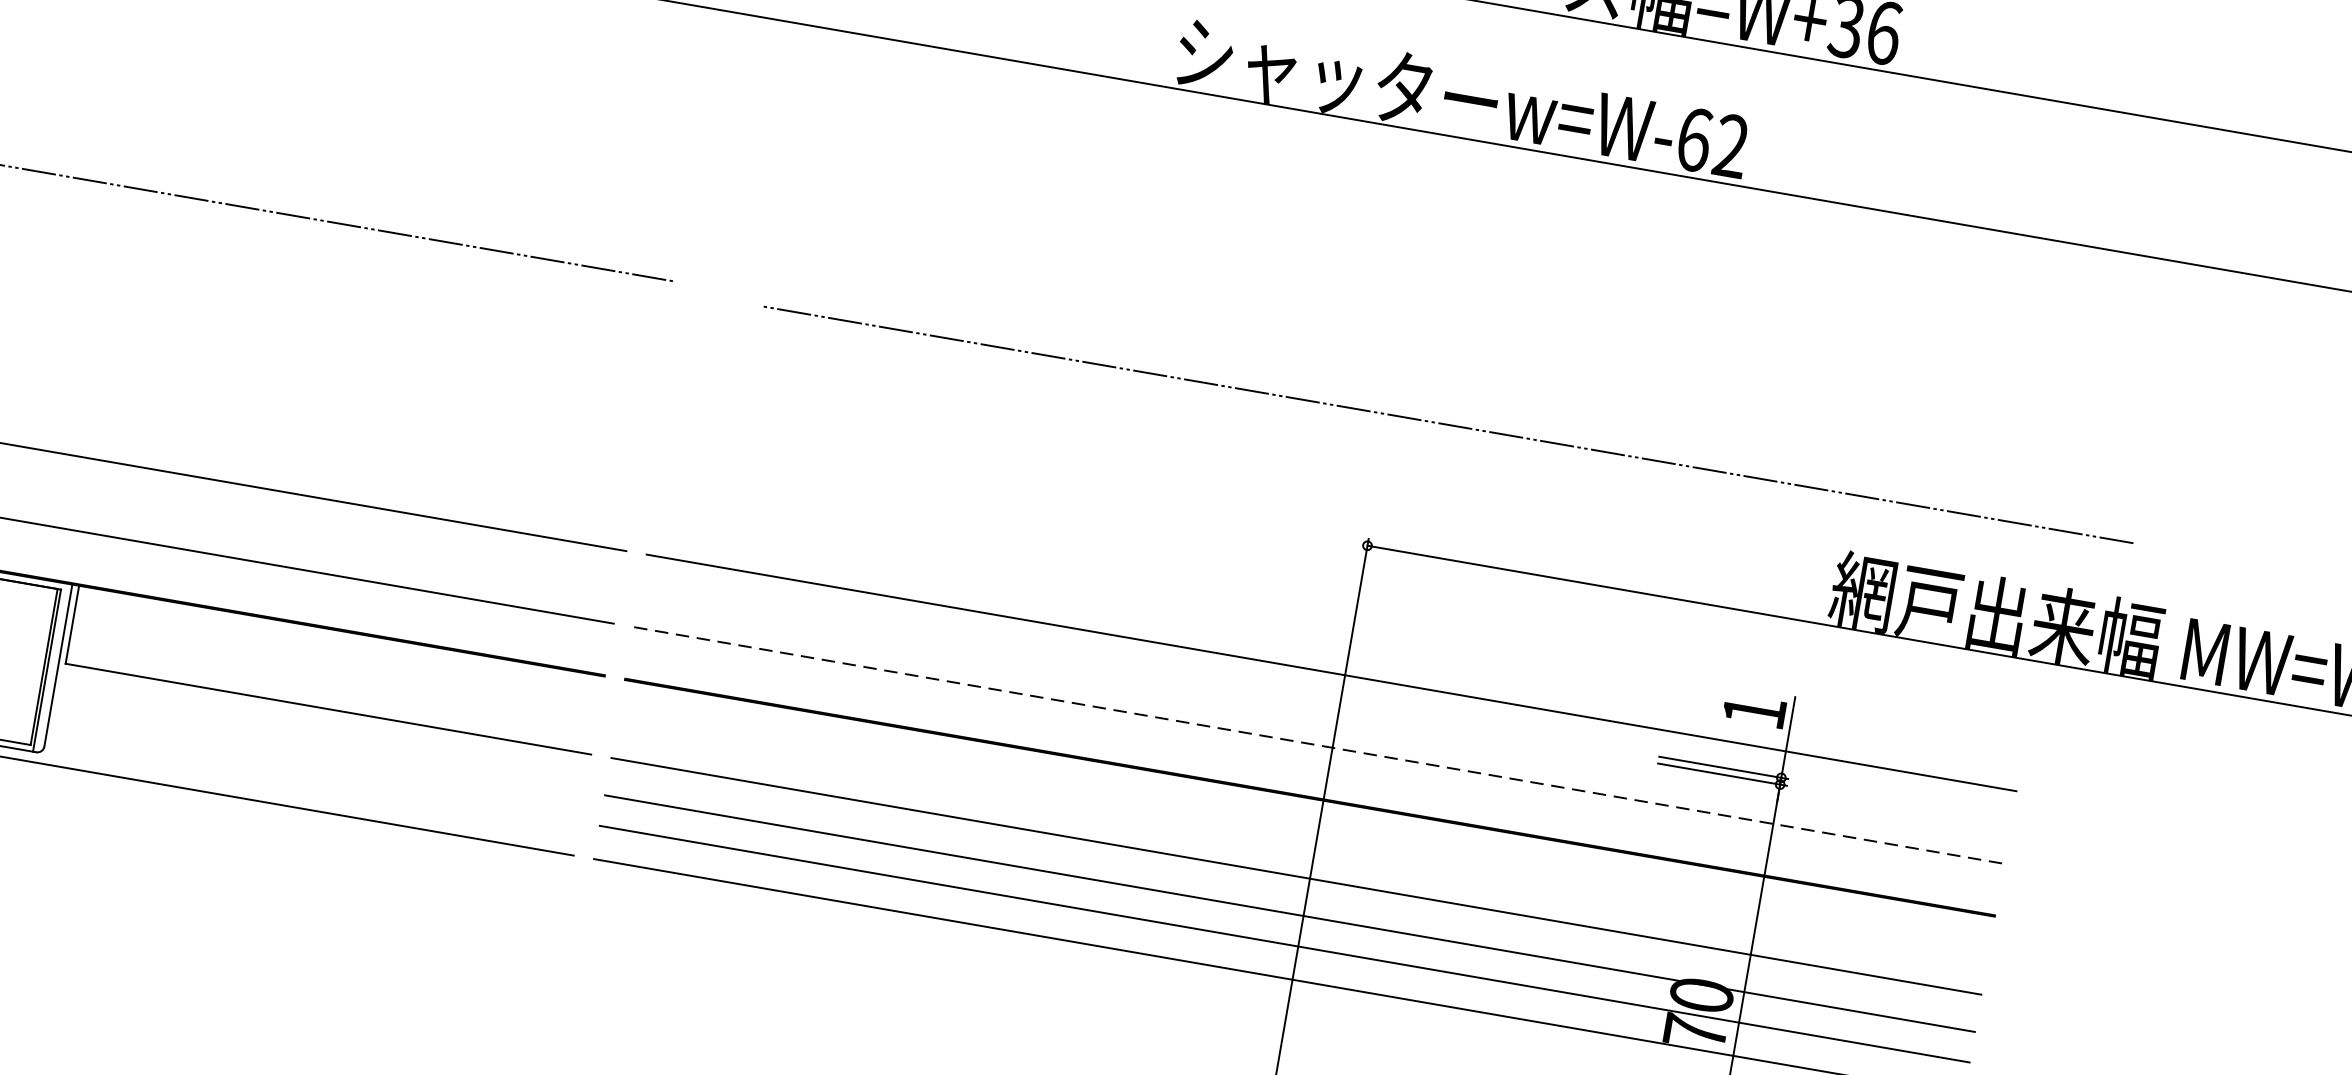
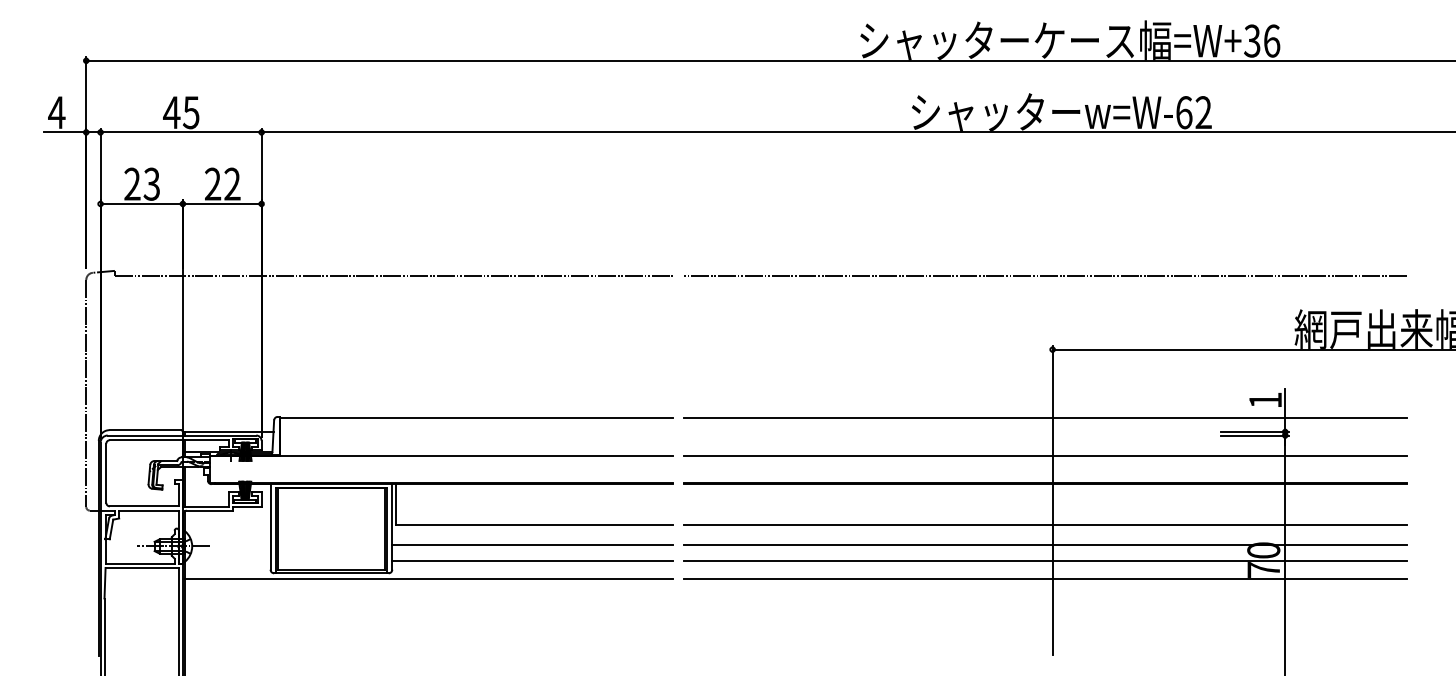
line: (1448, 424) -> (1045, 275), moved
line: (1319, 745) -> (1045, 456), dashed -> solid
line: (317, 746) -> (532, 545), added
line: (312, 776) -> (532, 561), added

